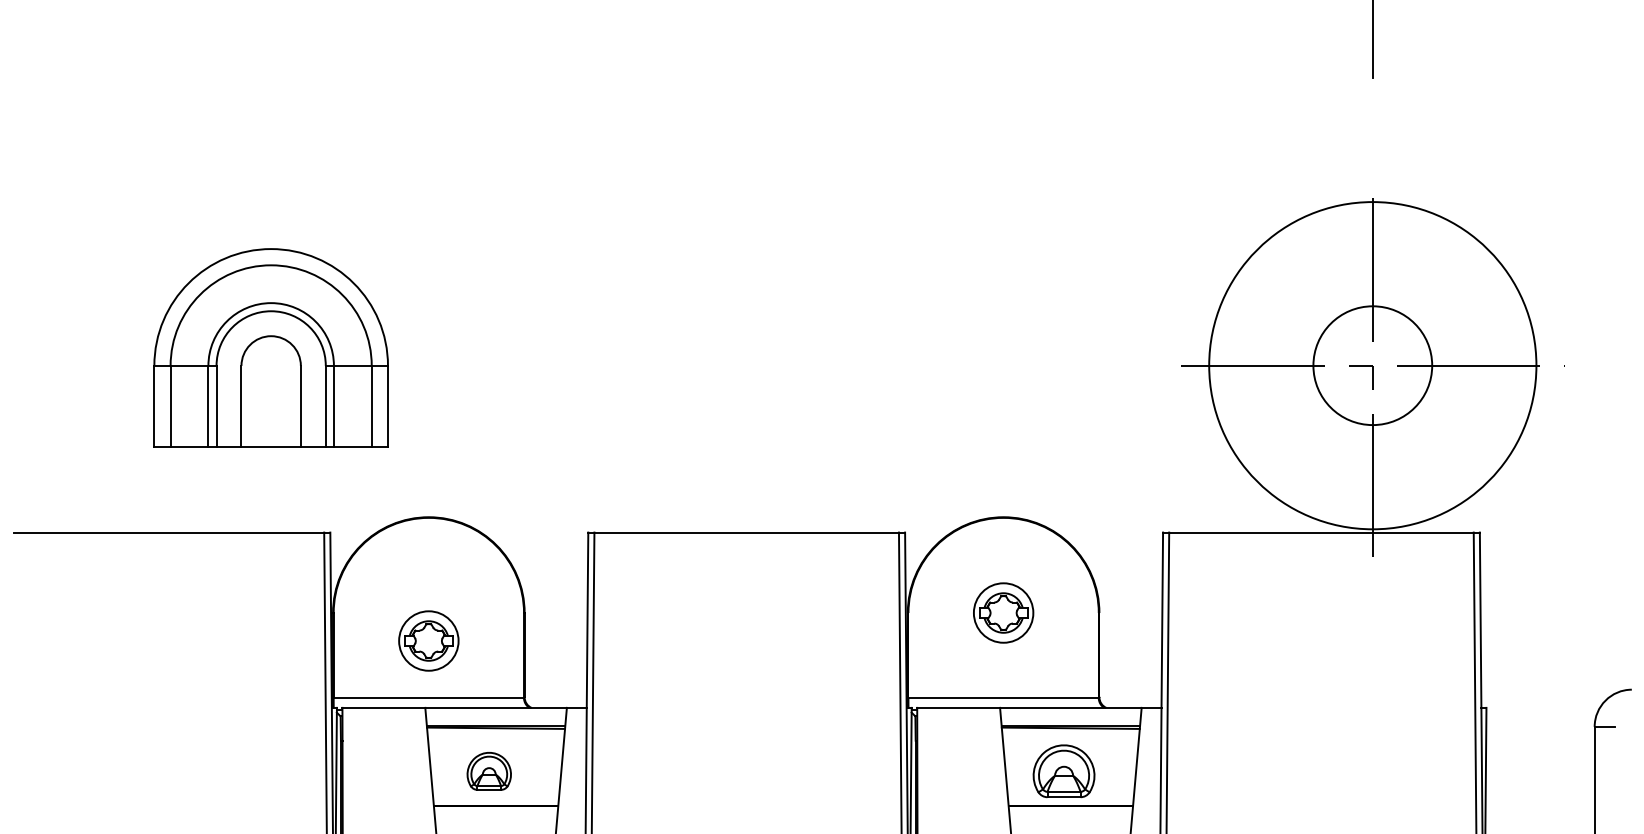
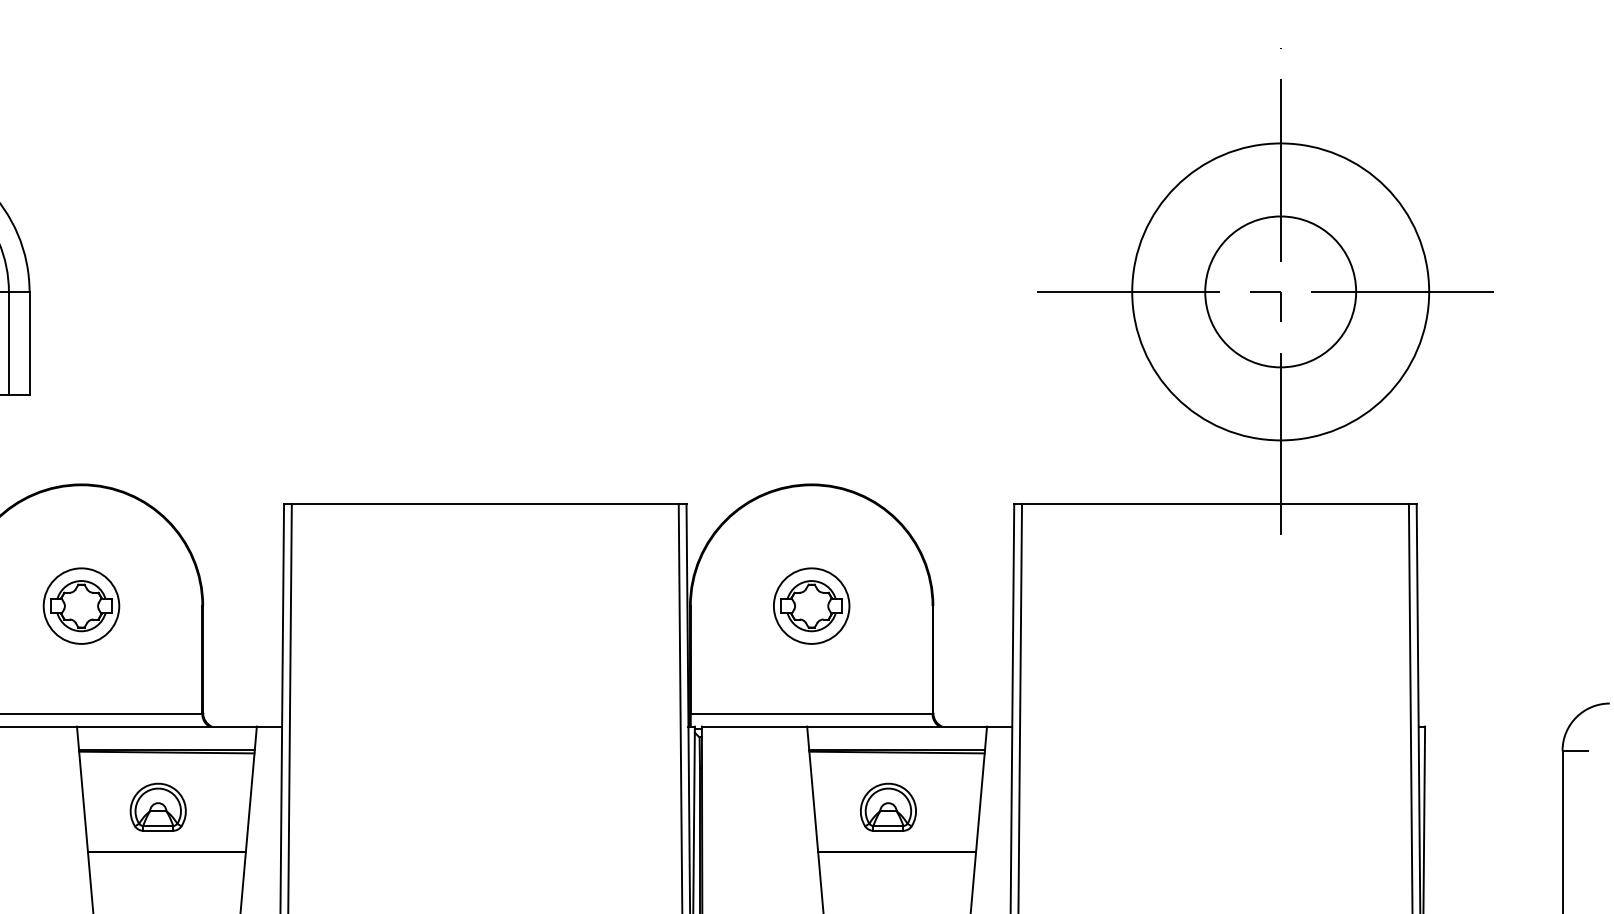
circle: (1372, 365) -> (1280, 291), size x0.71
part: (428, 640) -> (81, 605), moved
part: (1063, 771) -> (887, 807), size x0.71

